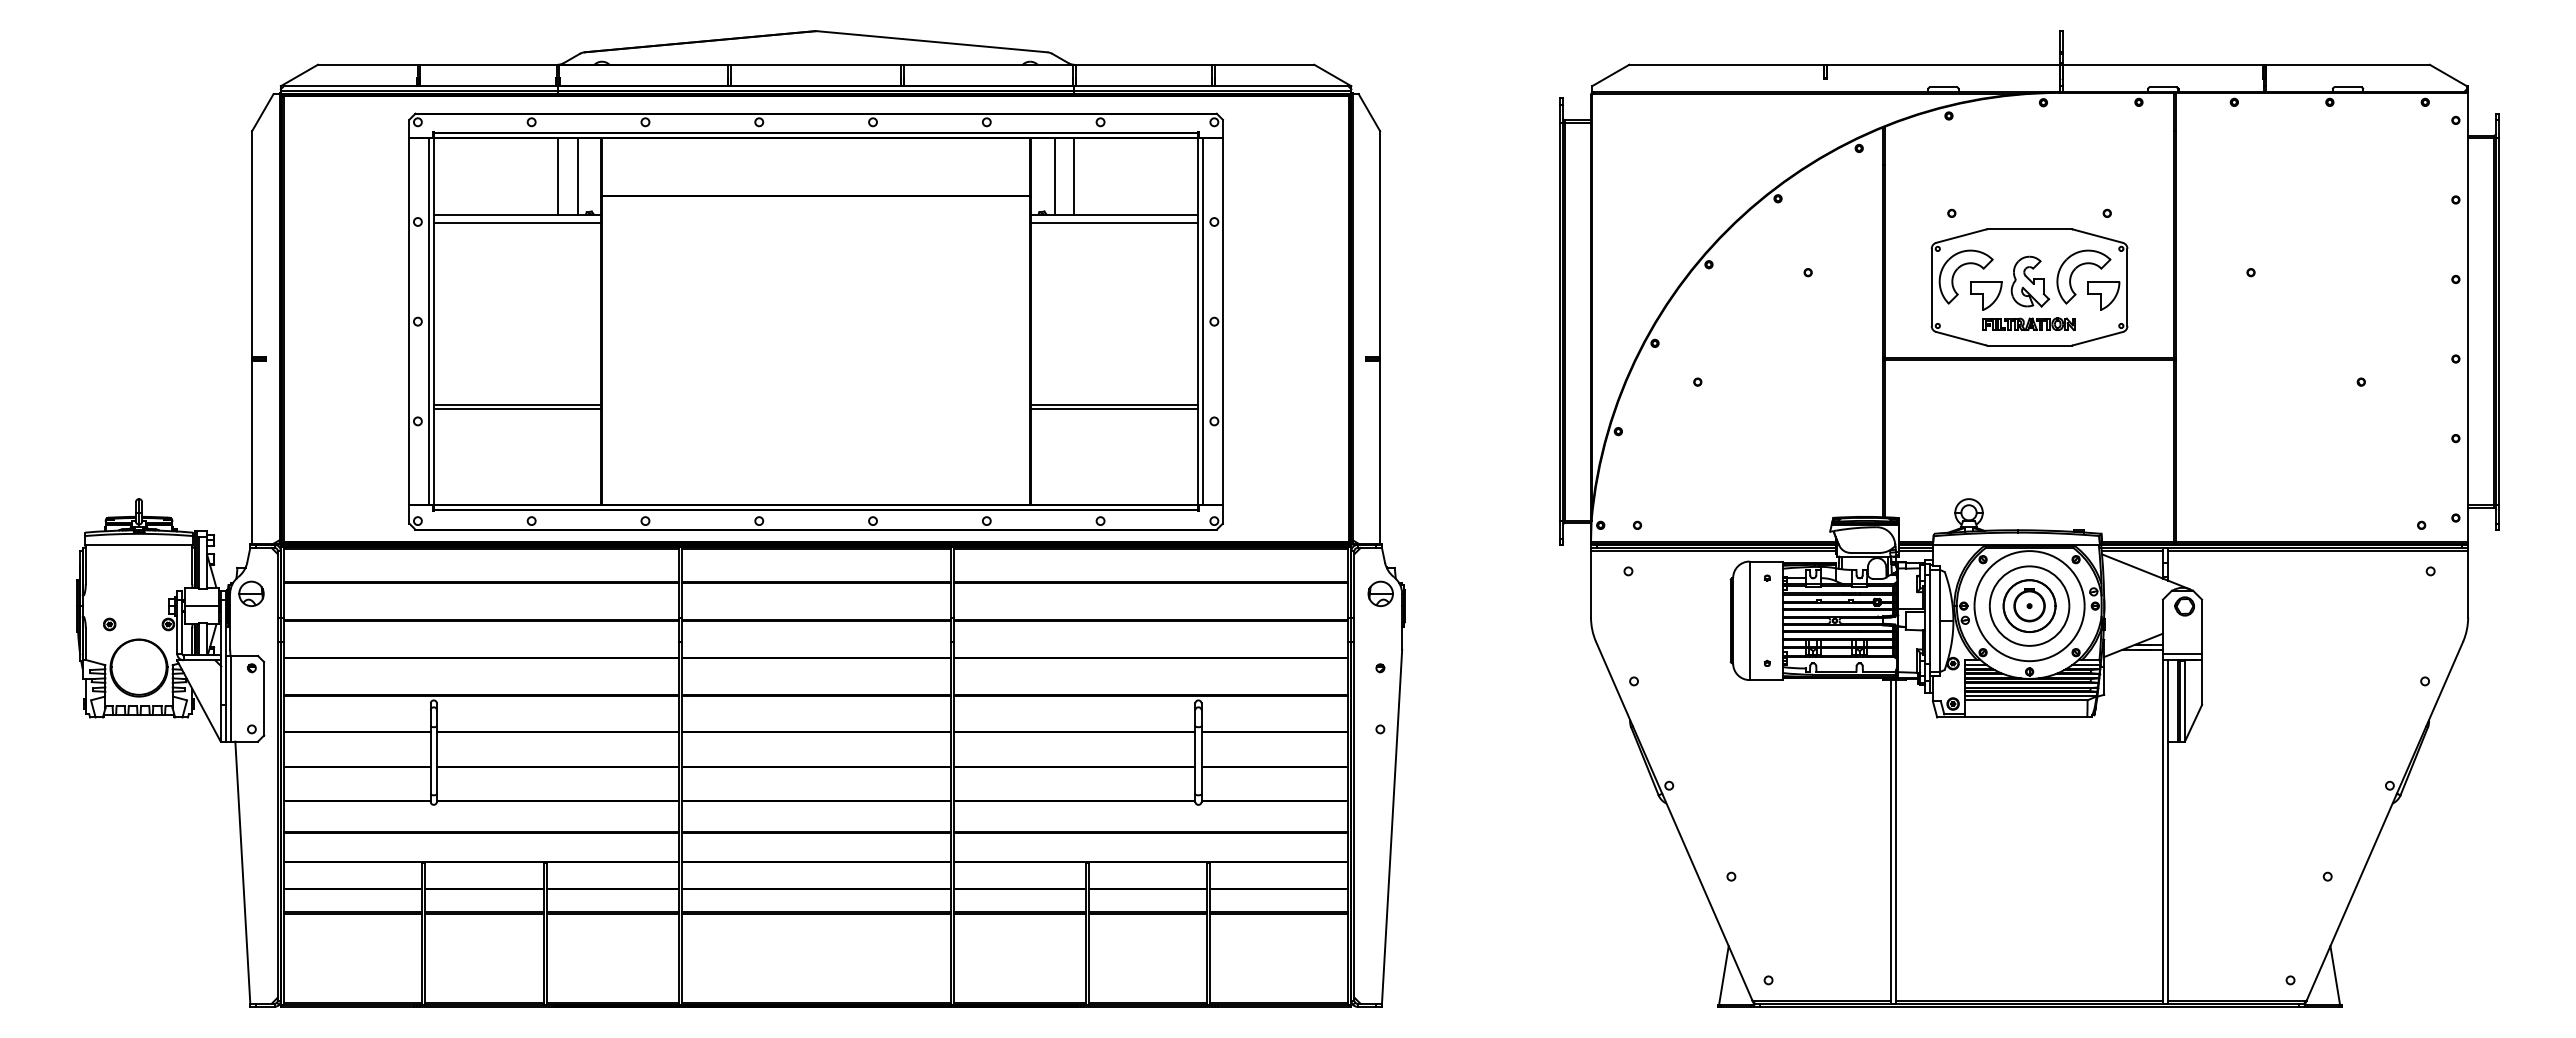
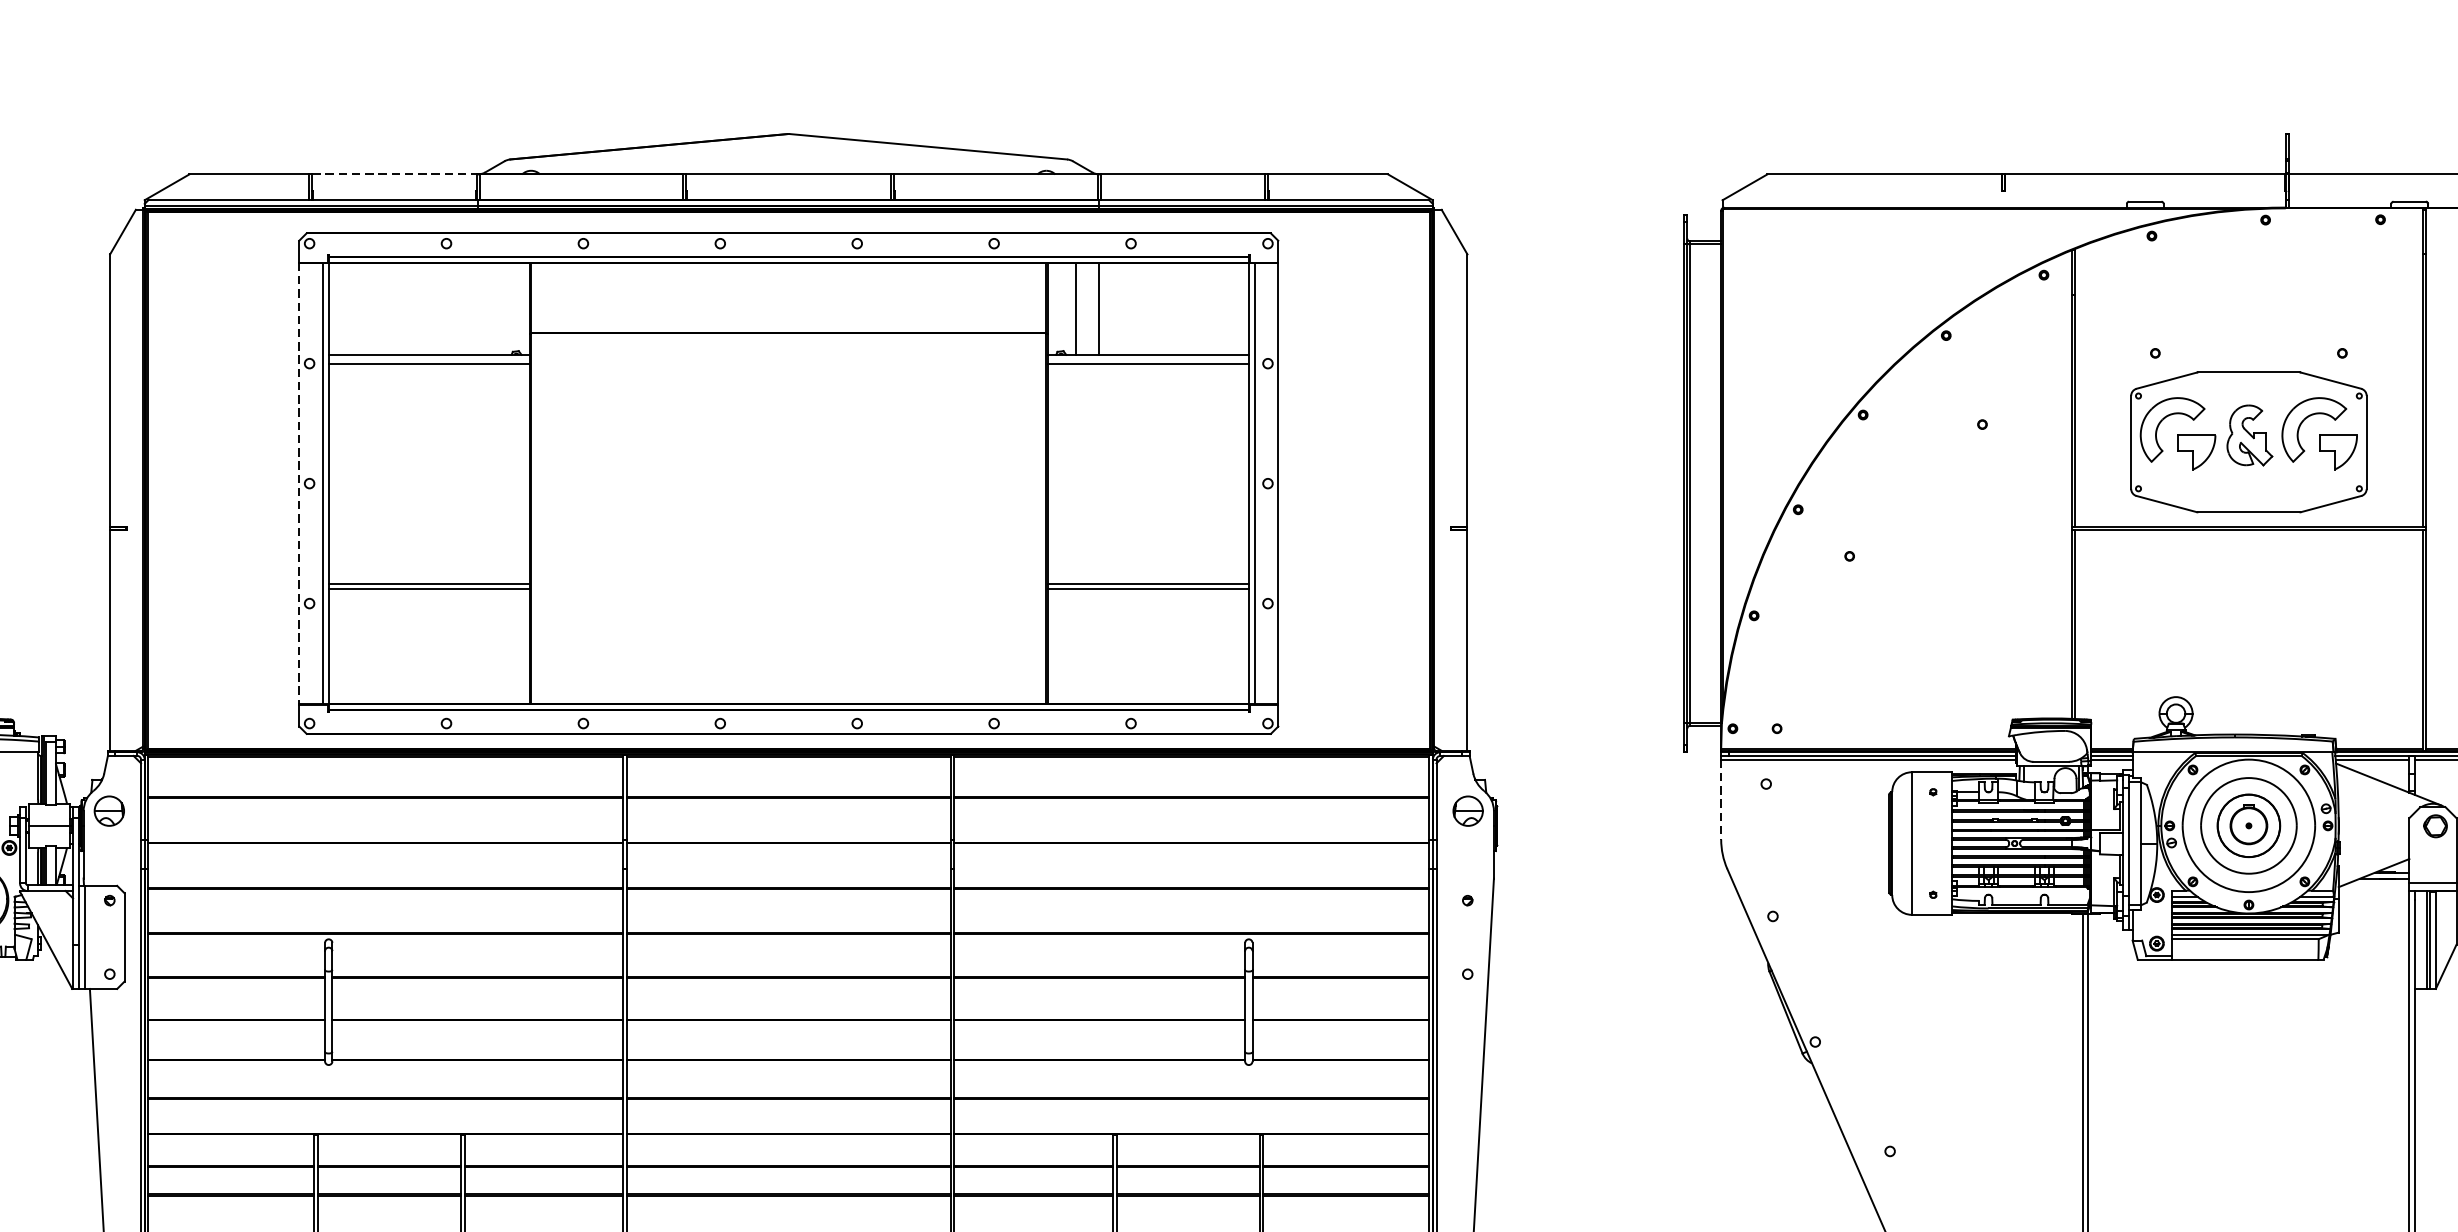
line: (488, 64) -> (394, 174), solid -> dashed
line: (558, 176) -> (478, 308), removed
line: (577, 176) -> (501, 308), removed
line: (409, 321) -> (299, 483), solid -> dashed
part: (2028, 323) -> (2247, 485), removed
line: (1591, 584) -> (1721, 799), solid -> dashed

